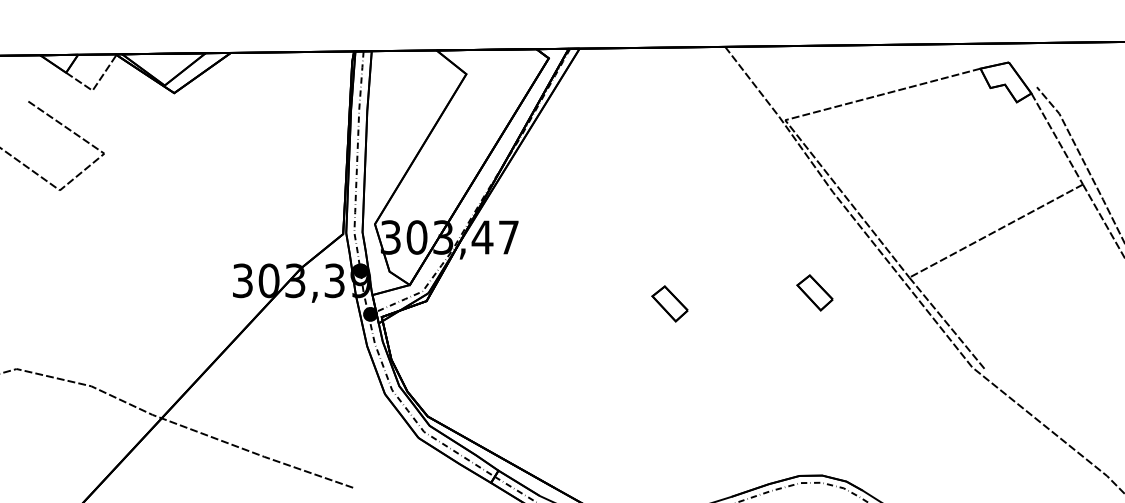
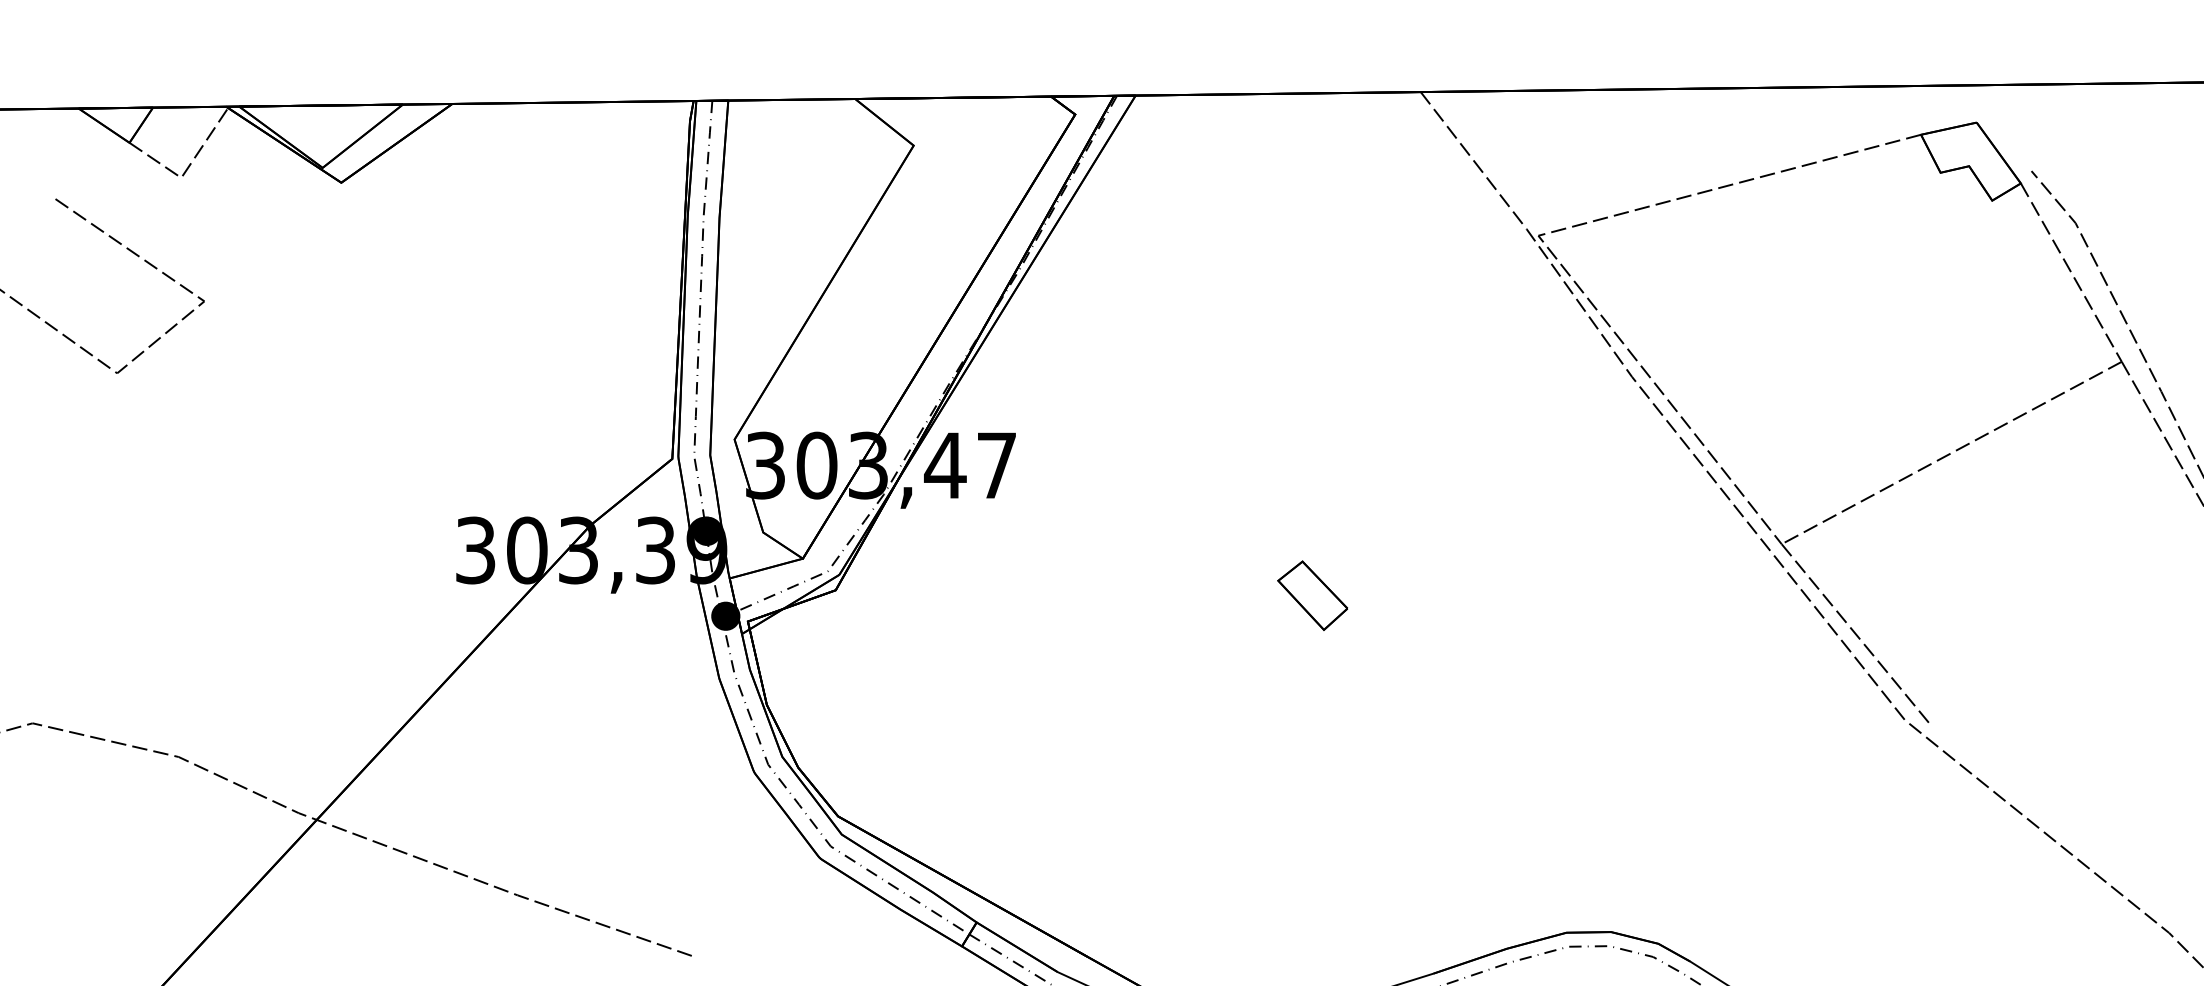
part: (814, 292) -> (1595, 573), removed

